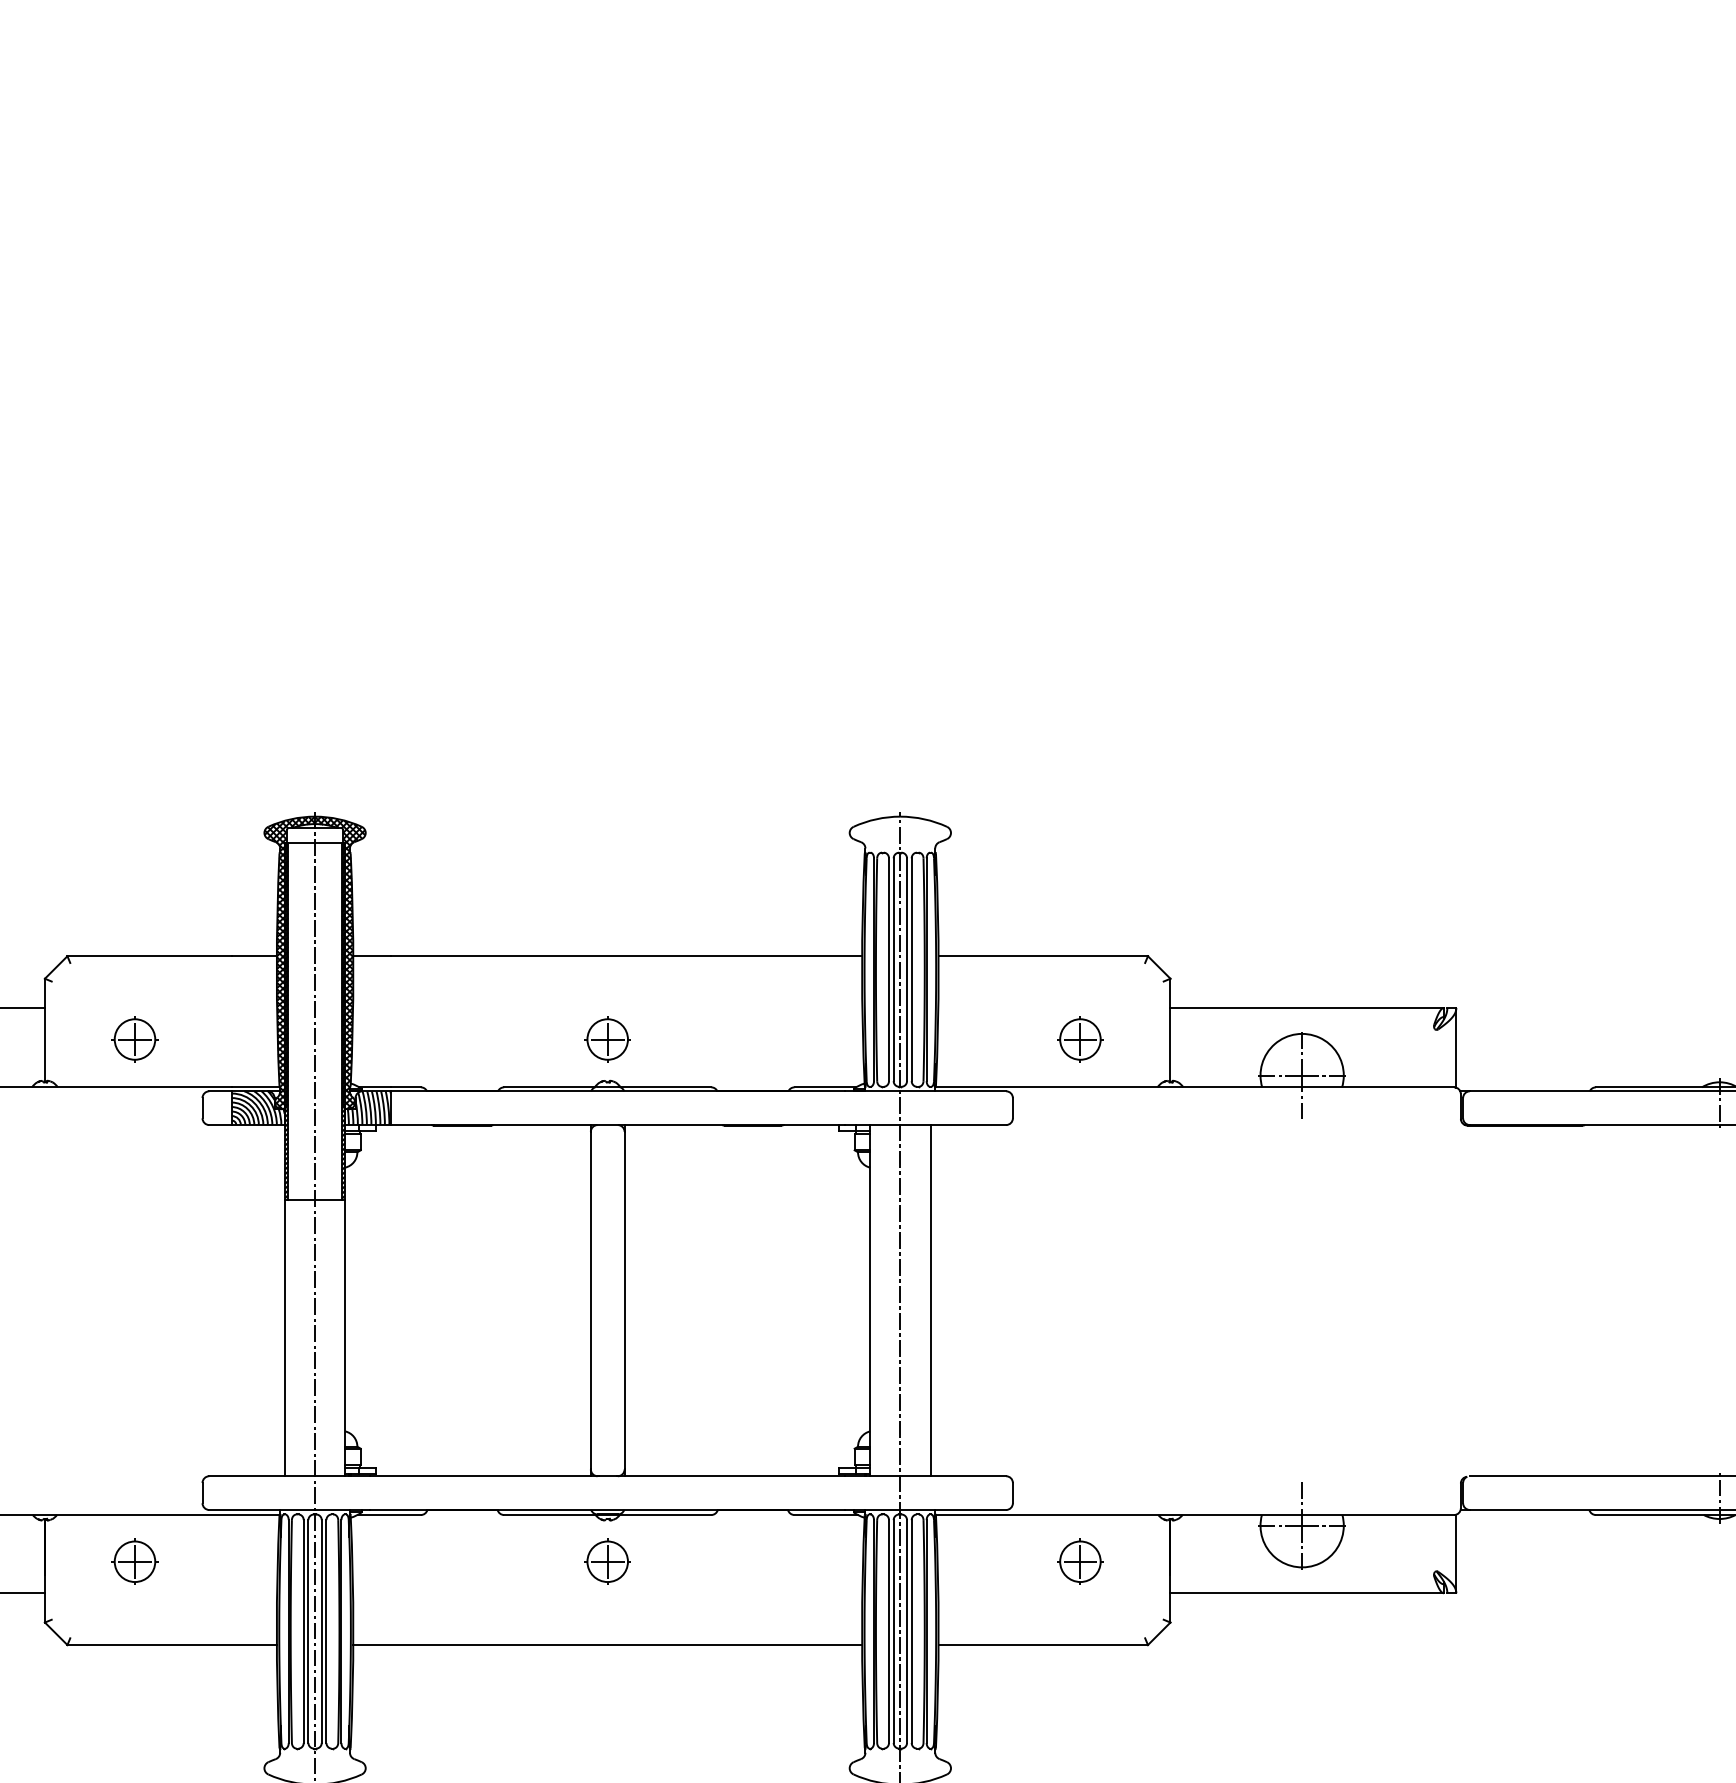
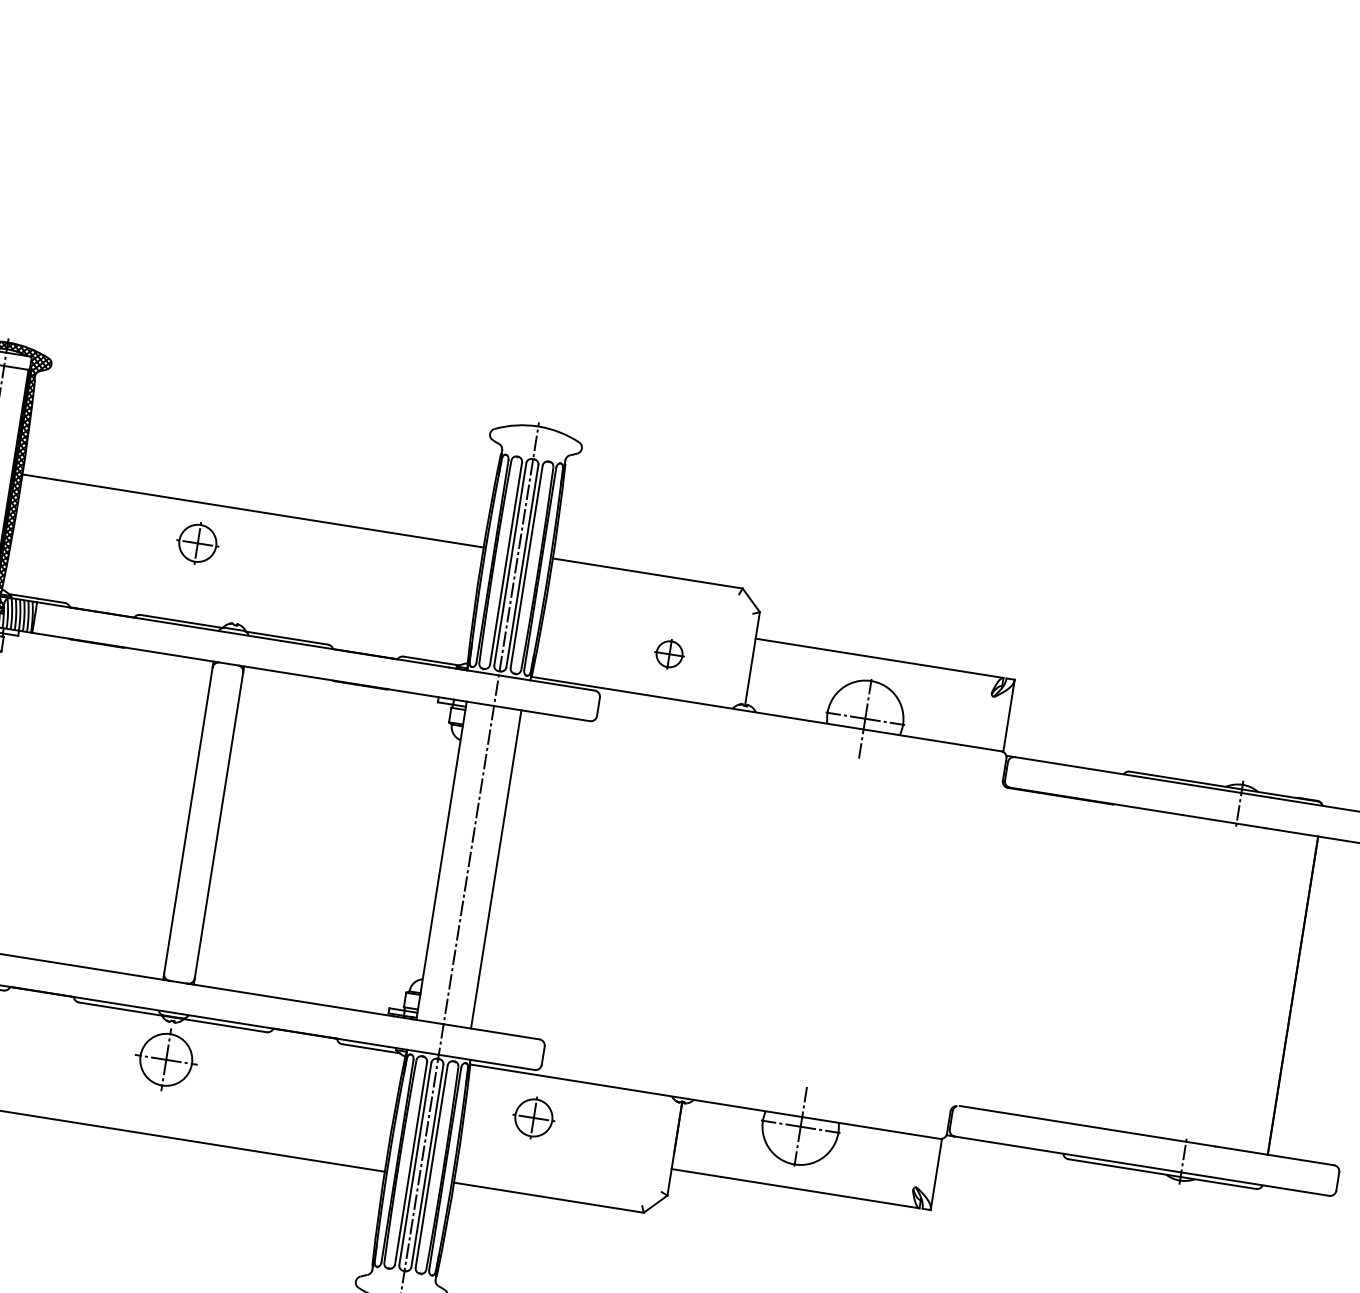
part: (607, 1039) -> (197, 543), moved
part: (1080, 1039) -> (669, 654), size x0.7
part: (607, 1561) -> (166, 1059), size x1.4
part: (1080, 1561) -> (533, 1117), moved

